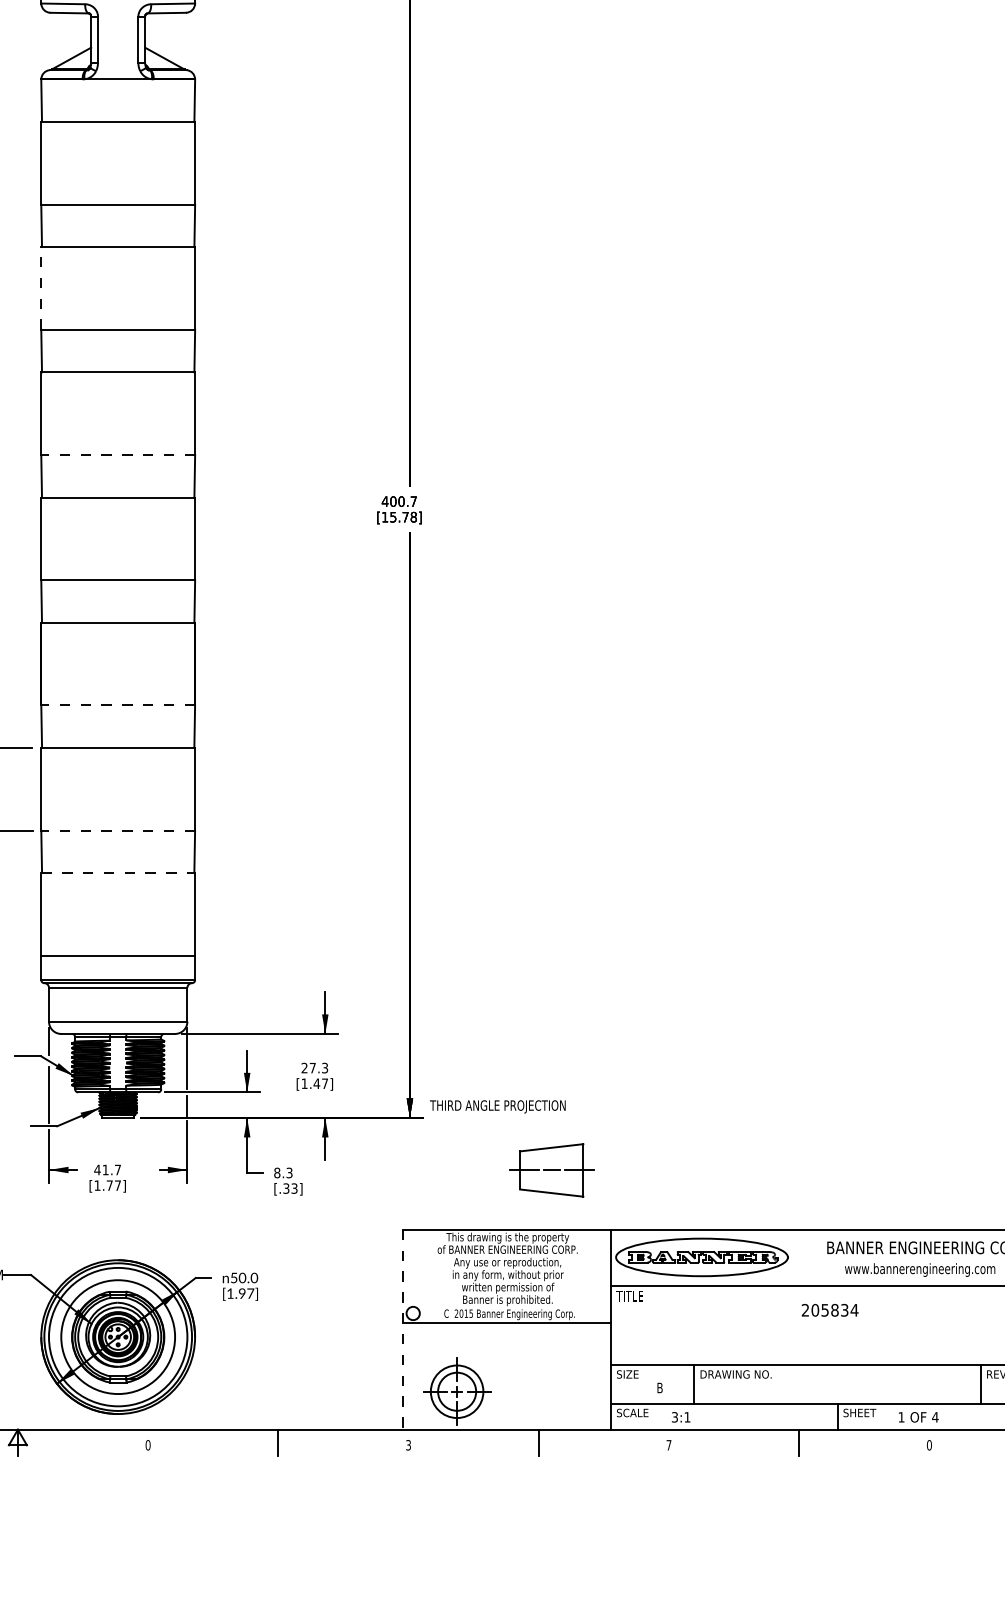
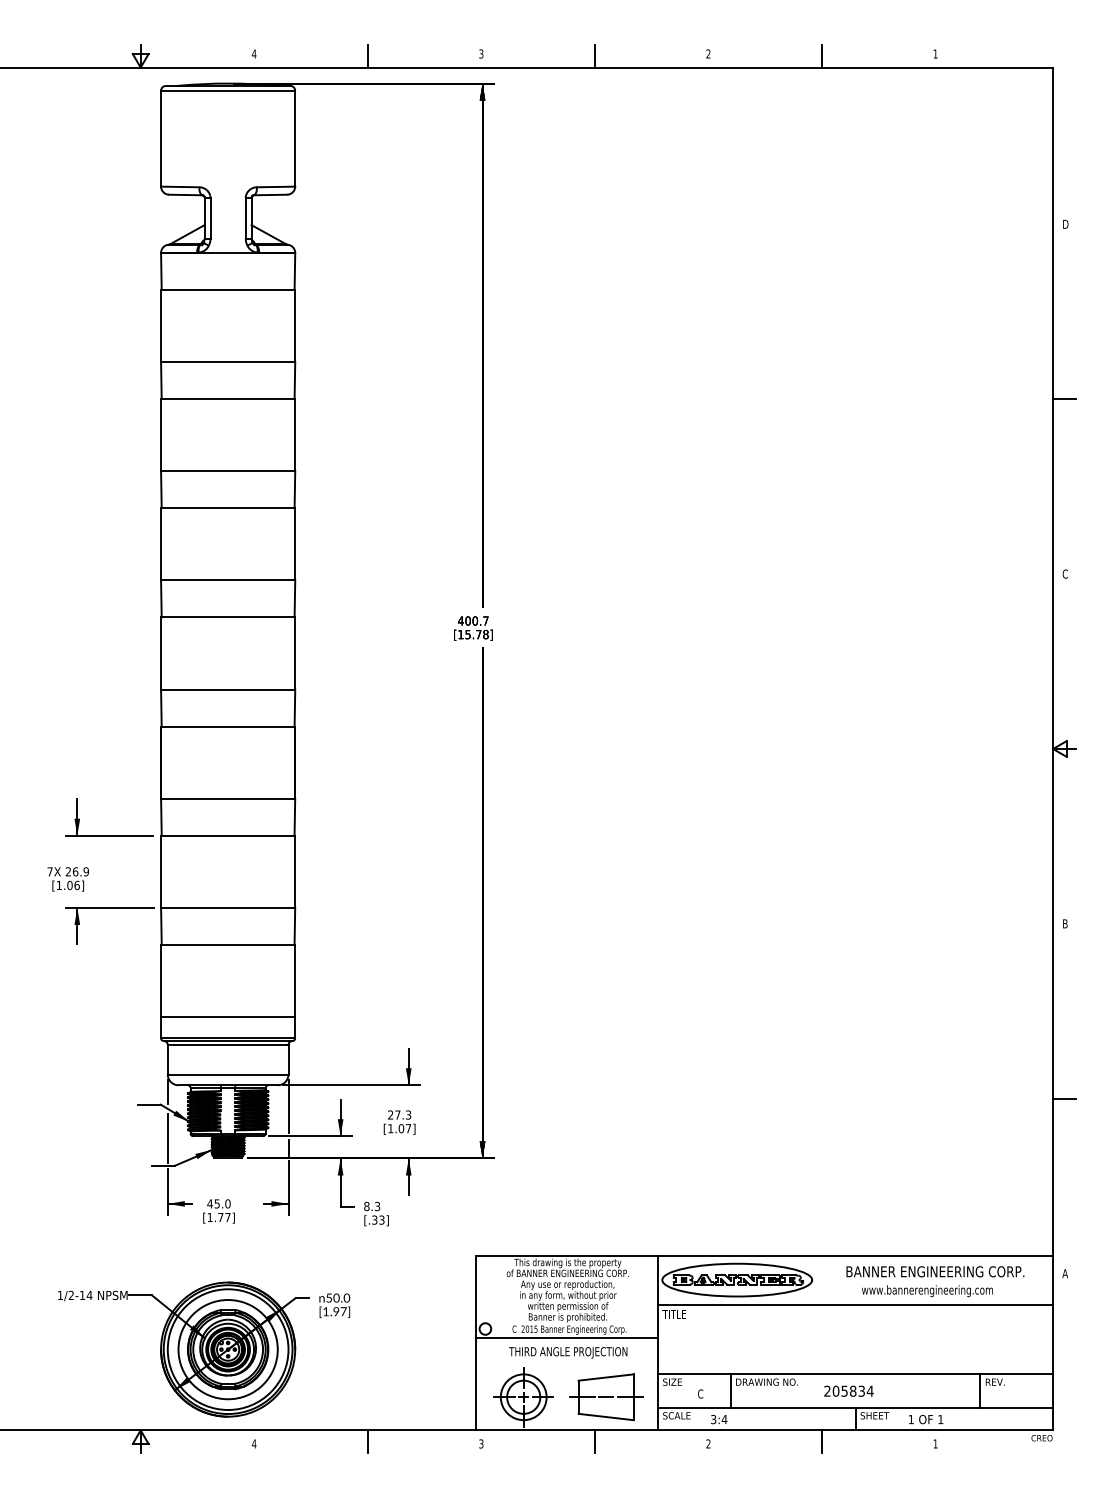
line: (41, 287) -> (161, 434), dashed -> solid
line: (117, 455) -> (227, 580), dashed -> solid
line: (117, 705) -> (227, 798), dashed -> solid
line: (117, 830) -> (227, 907), dashed -> solid
line: (118, 872) -> (228, 944), dashed -> solid
text: (316, 1083) -> (401, 1128), [1.47] -> [1.07]
text: (498, 1106) -> (568, 1352), moved
text: (111, 1169) -> (222, 1203), 41.7 -> 45.0
part: (552, 1170) -> (606, 1397), moved
text: (829, 1309) -> (848, 1390), moved
line: (402, 1330) -> (476, 1343), dashed -> solid
text: (659, 1387) -> (700, 1393), B -> C
text: (687, 1417) -> (724, 1419), 3:1 -> 3:4
text: (935, 1417) -> (940, 1419), 4 -> 1
text: (147, 1444) -> (253, 1443), 0 -> 4
text: (669, 1444) -> (708, 1443), 7 -> 2
text: (929, 1444) -> (935, 1443), 0 -> 1

